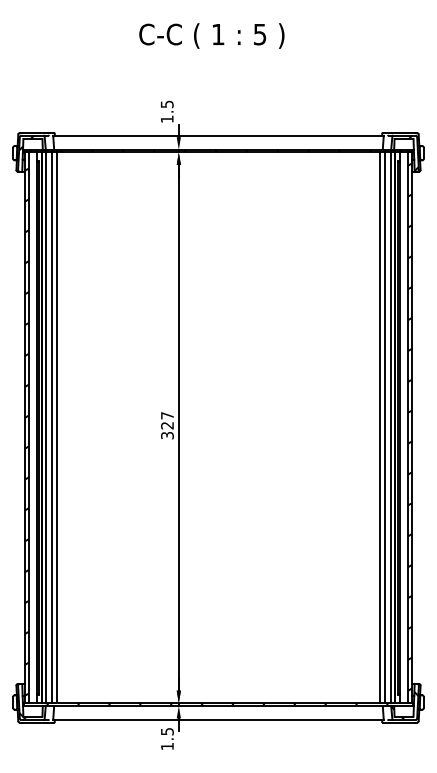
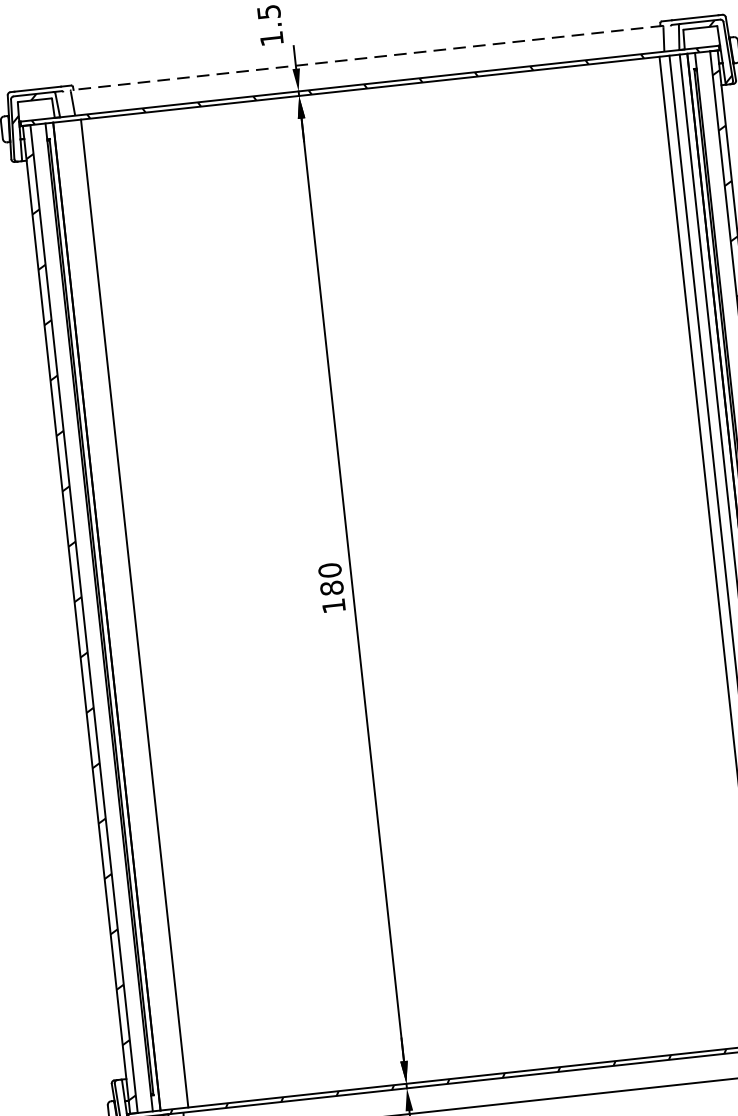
line: (218, 135) -> (366, 57), solid -> dashed
text: (167, 425) -> (332, 587), 327 -> 180
line: (45, 427) -> (113, 615), removed
line: (51, 427) -> (124, 614), removed

